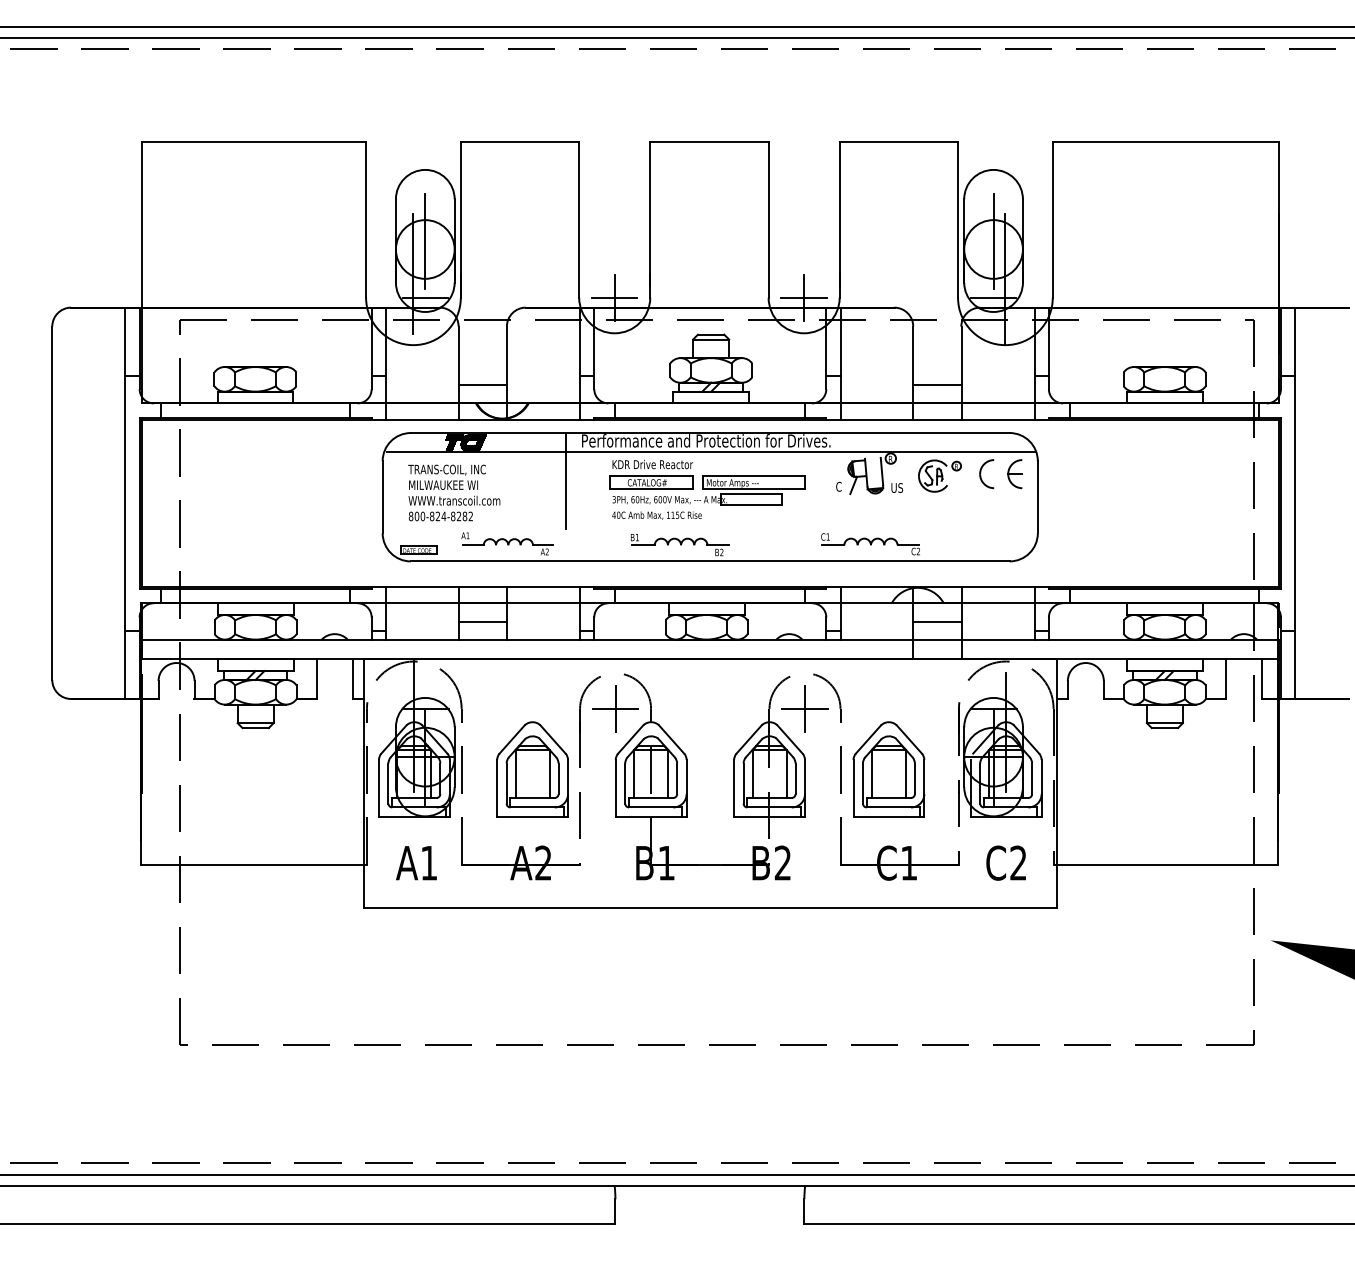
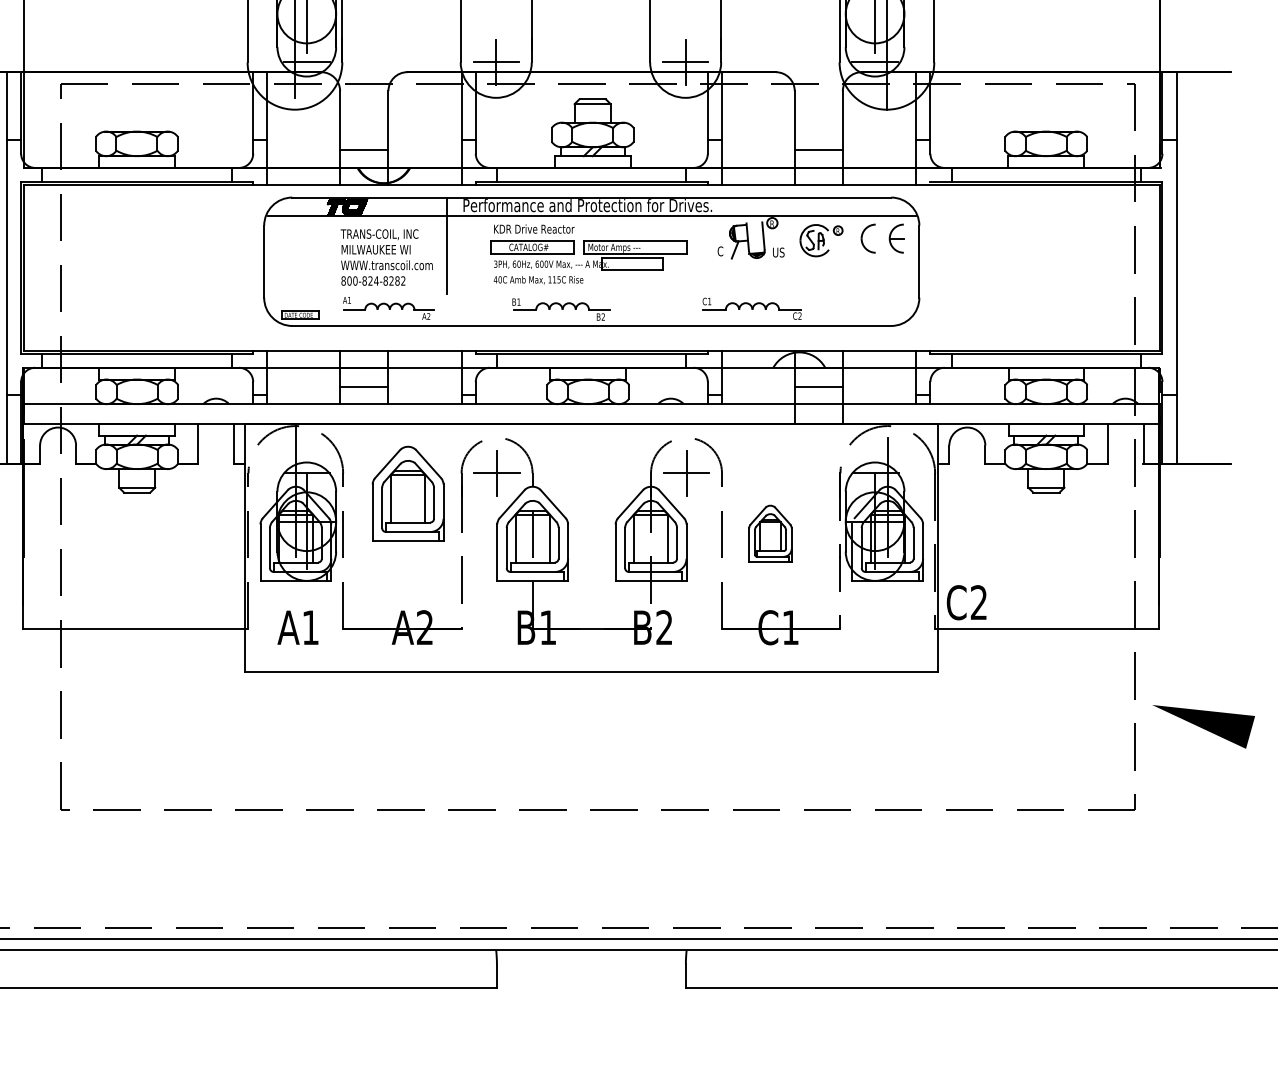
text: (454, 492) -> (387, 257), moved
part: (532, 769) -> (408, 494), moved
part: (888, 769) -> (770, 534), size x0.6
text: (1005, 862) -> (966, 602), moved

